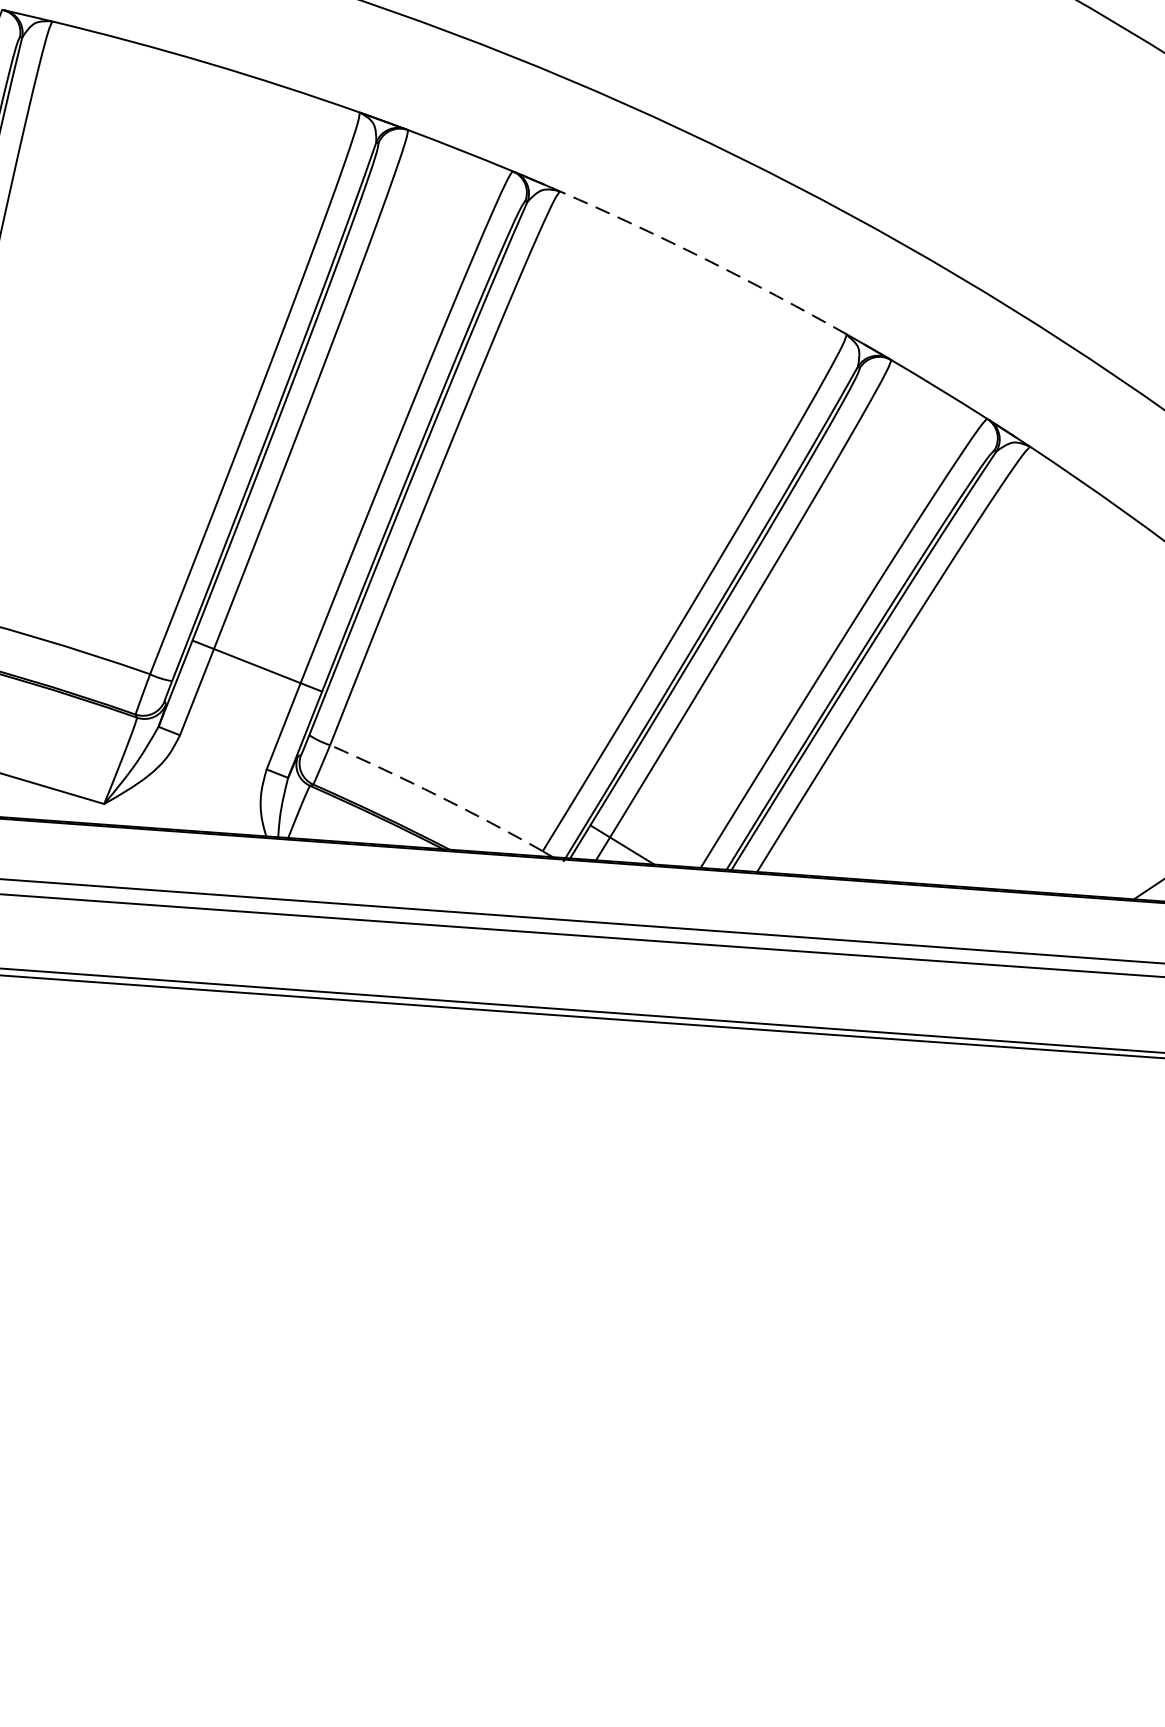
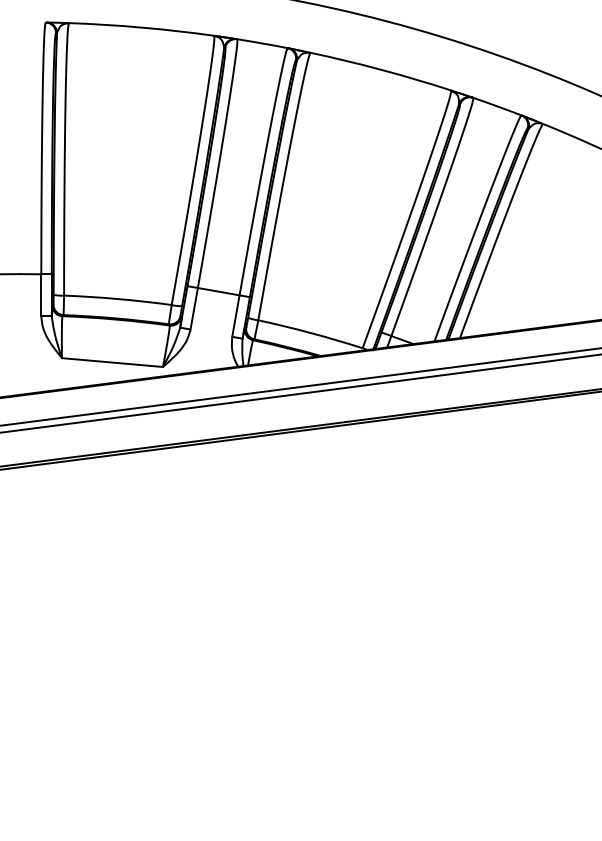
arc: (705, 258) -> (381, 69), dashed -> solid
arc: (436, 796) -> (310, 333), dashed -> solid

